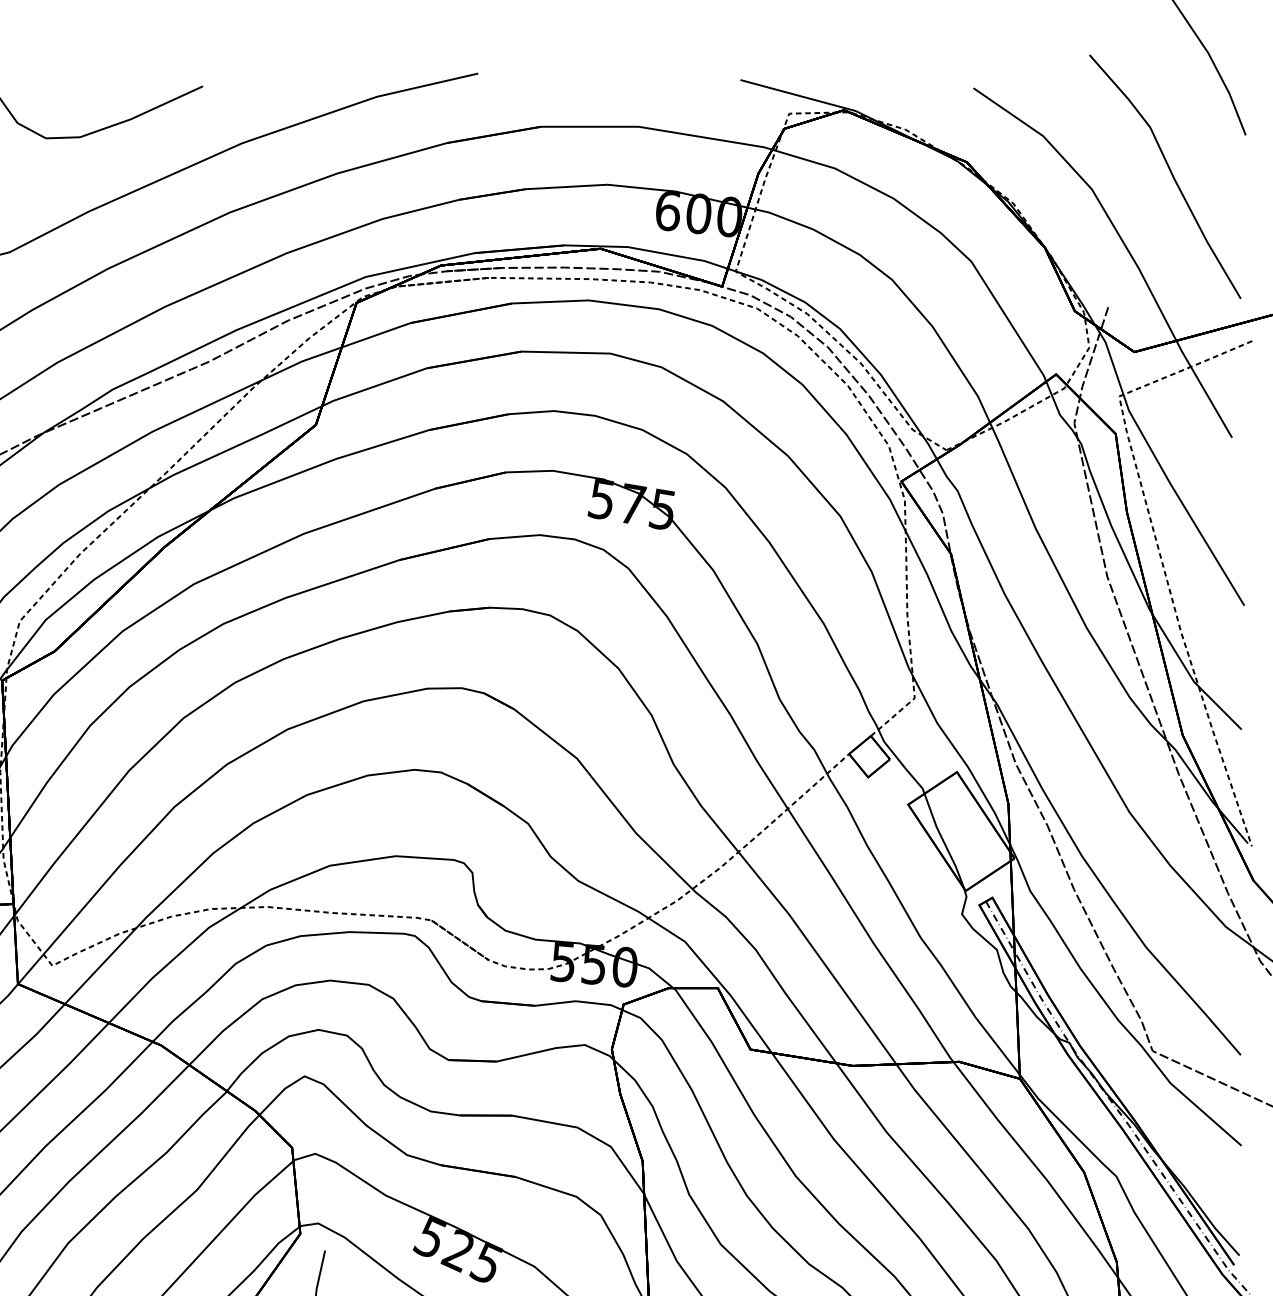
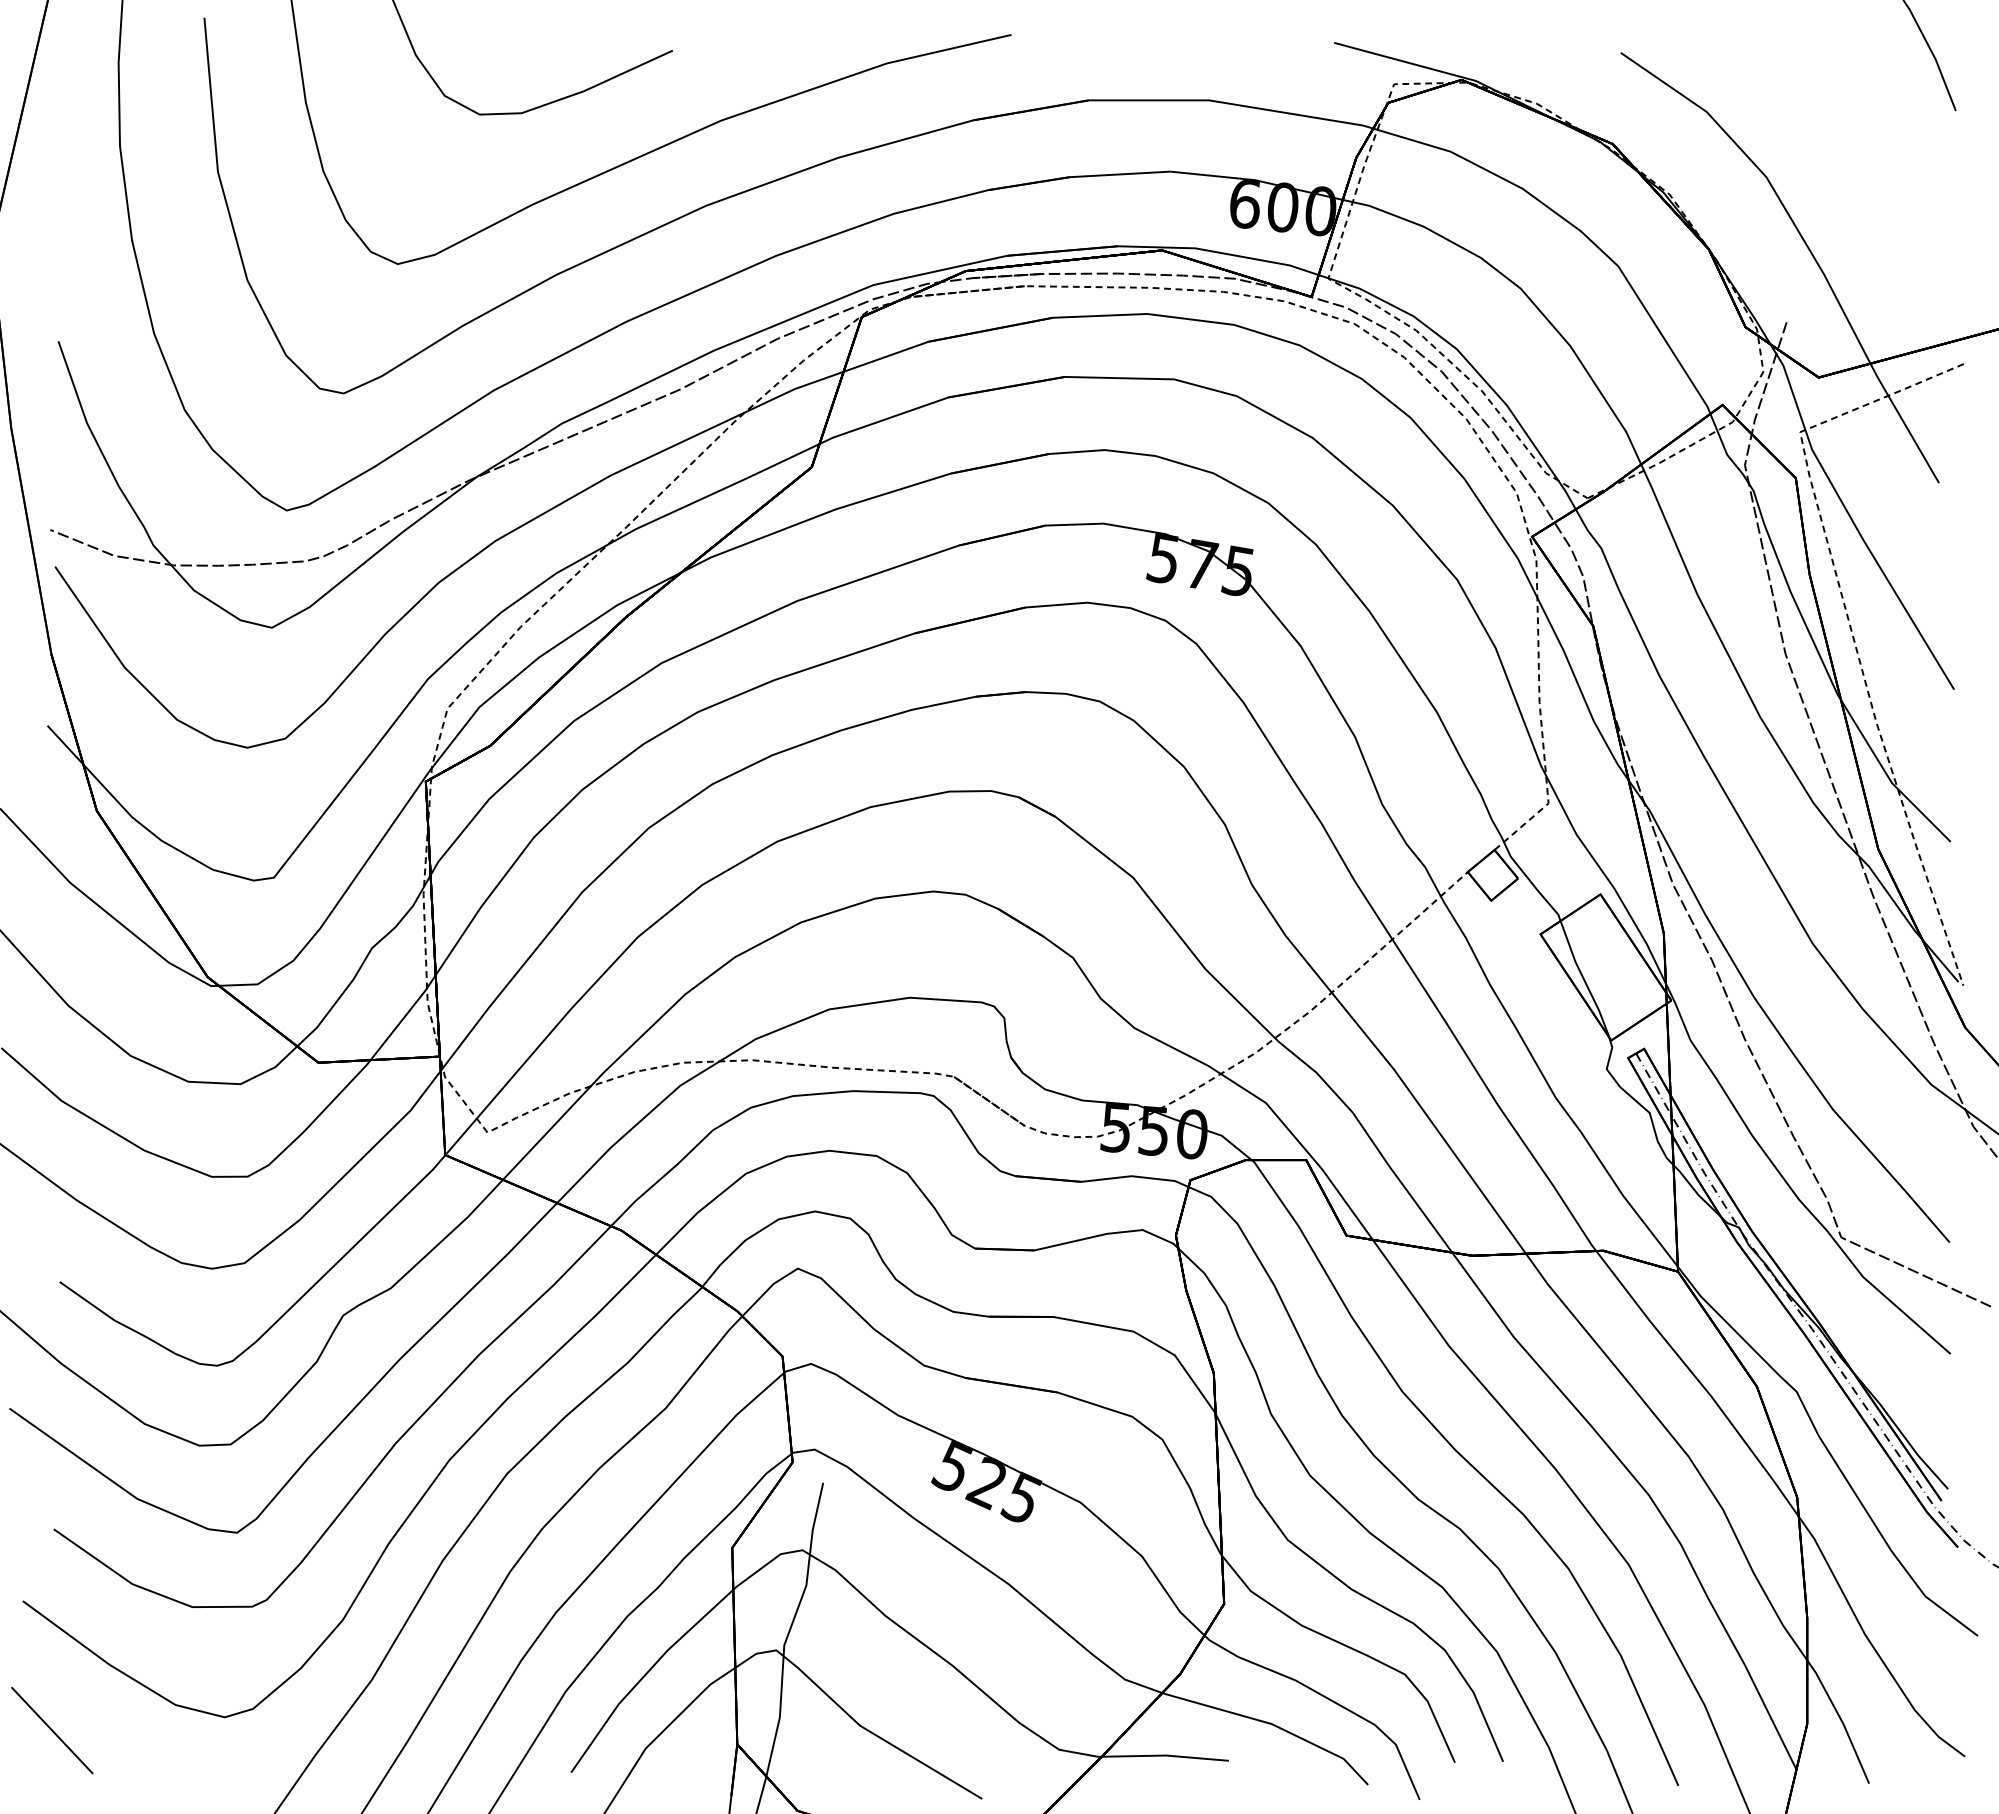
curve: (1170, 173) -> (1863, 157), removed

